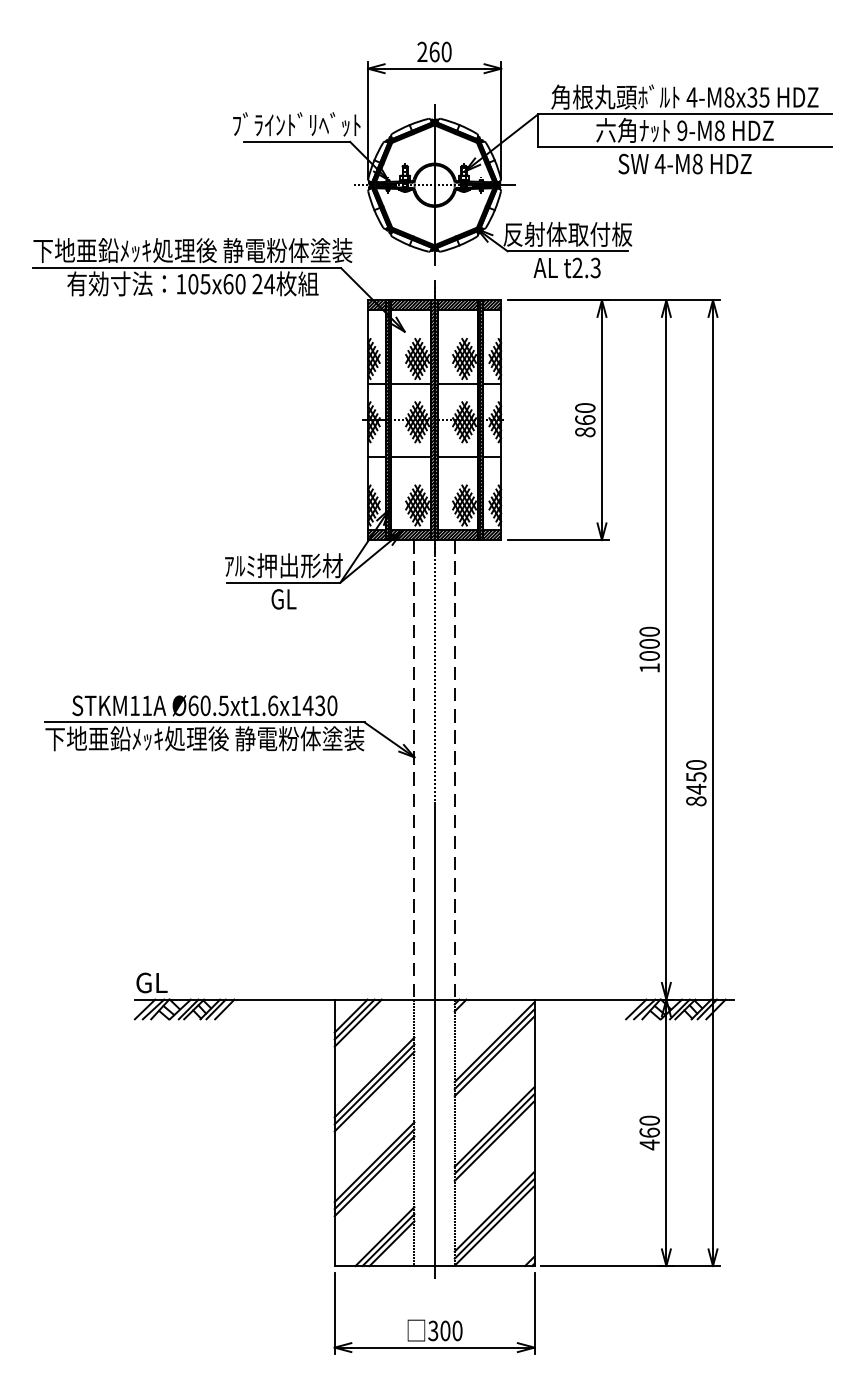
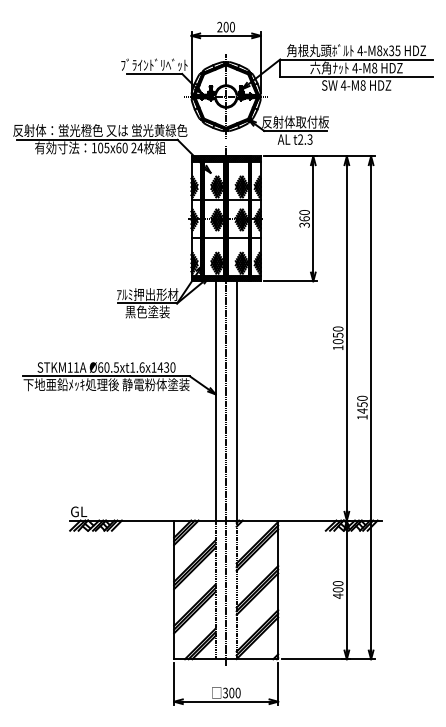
text: (433, 52) -> (225, 27), 260 -> 200
text: (681, 129) -> (354, 67), 9-M8 -> 4-M8
text: (193, 250) -> (100, 130), 下地亜鉛ﾒｯｷ処理後 静電粉体塗装 -> 反射体：蛍光橙色 又は 蛍光黄緑色
text: (585, 431) -> (304, 224), 860 -> 360
text: (283, 598) -> (147, 311), GL -> 黒色塗装
text: (648, 642) -> (337, 334), 1000 -> 1050
line: (414, 769) -> (215, 400), dashed -> solid
line: (454, 769) -> (236, 400), dashed -> solid
text: (696, 799) -> (362, 416), 8450 -> 1450
text: (650, 1132) -> (338, 589), 460 -> 400

